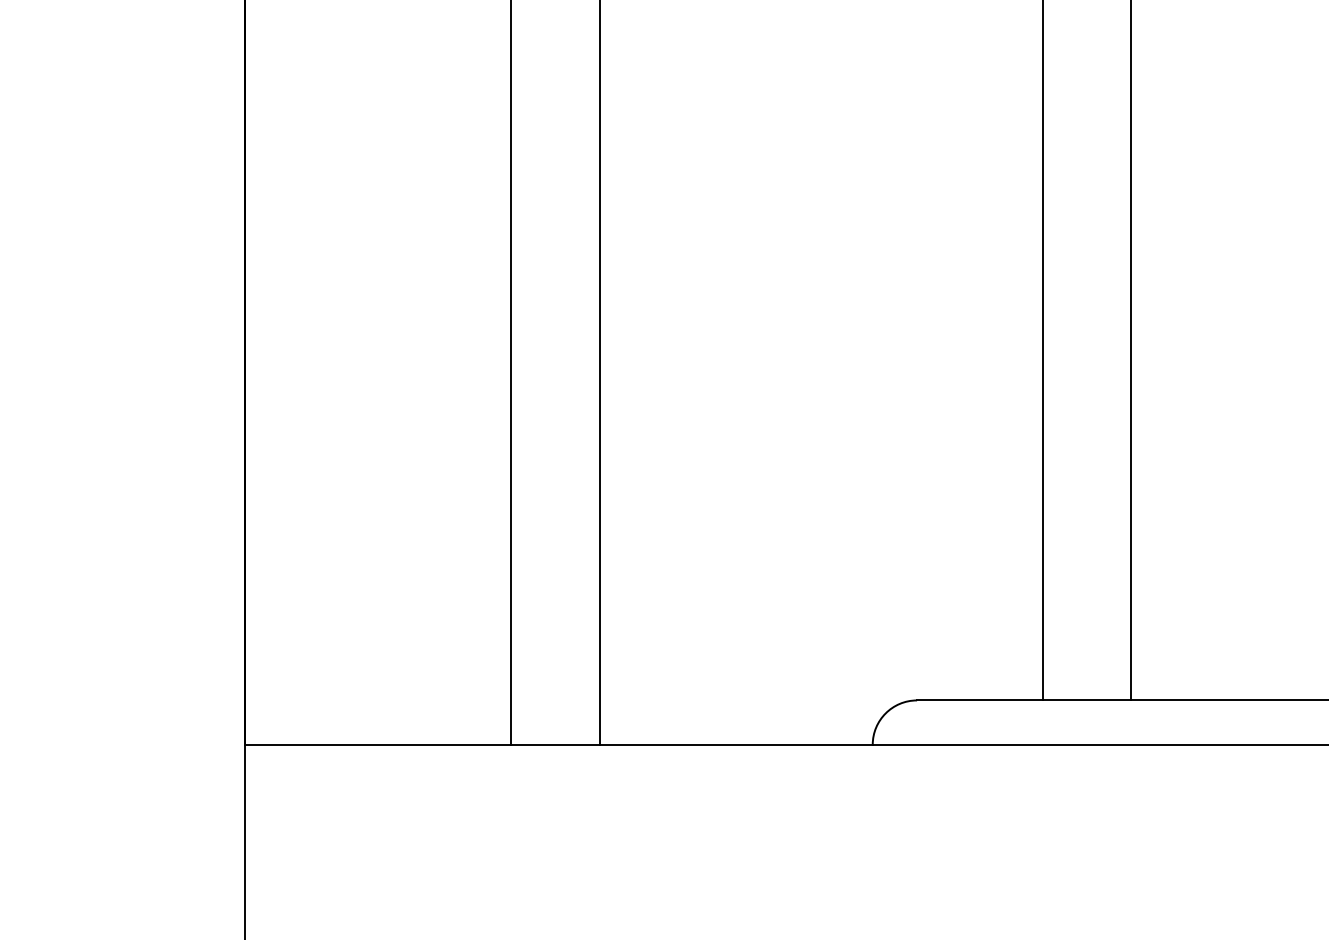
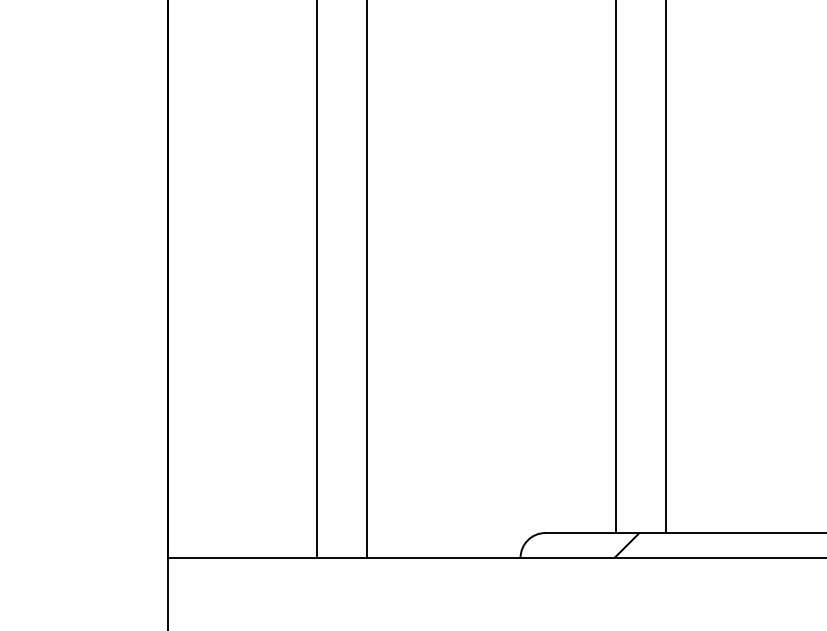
hatch: (1061, 722) -> (626, 545), added

